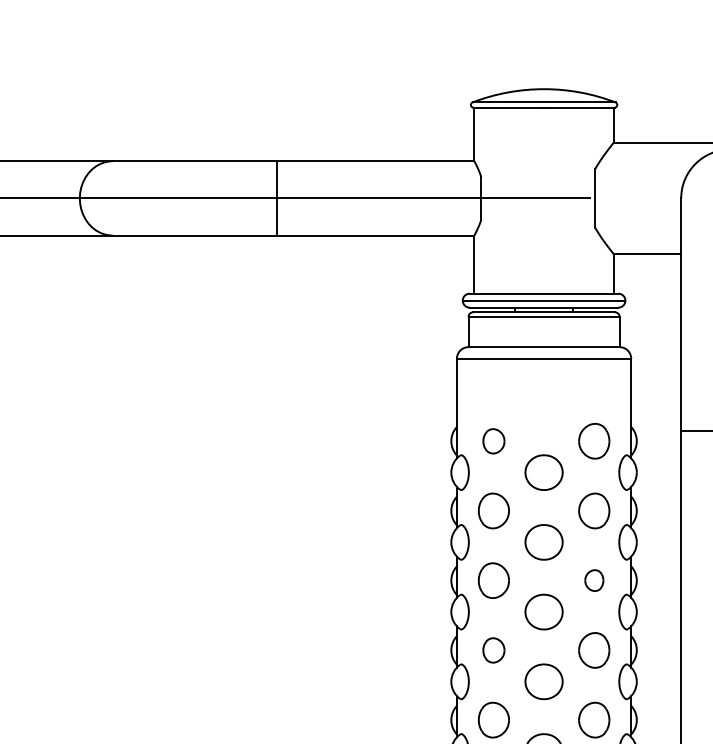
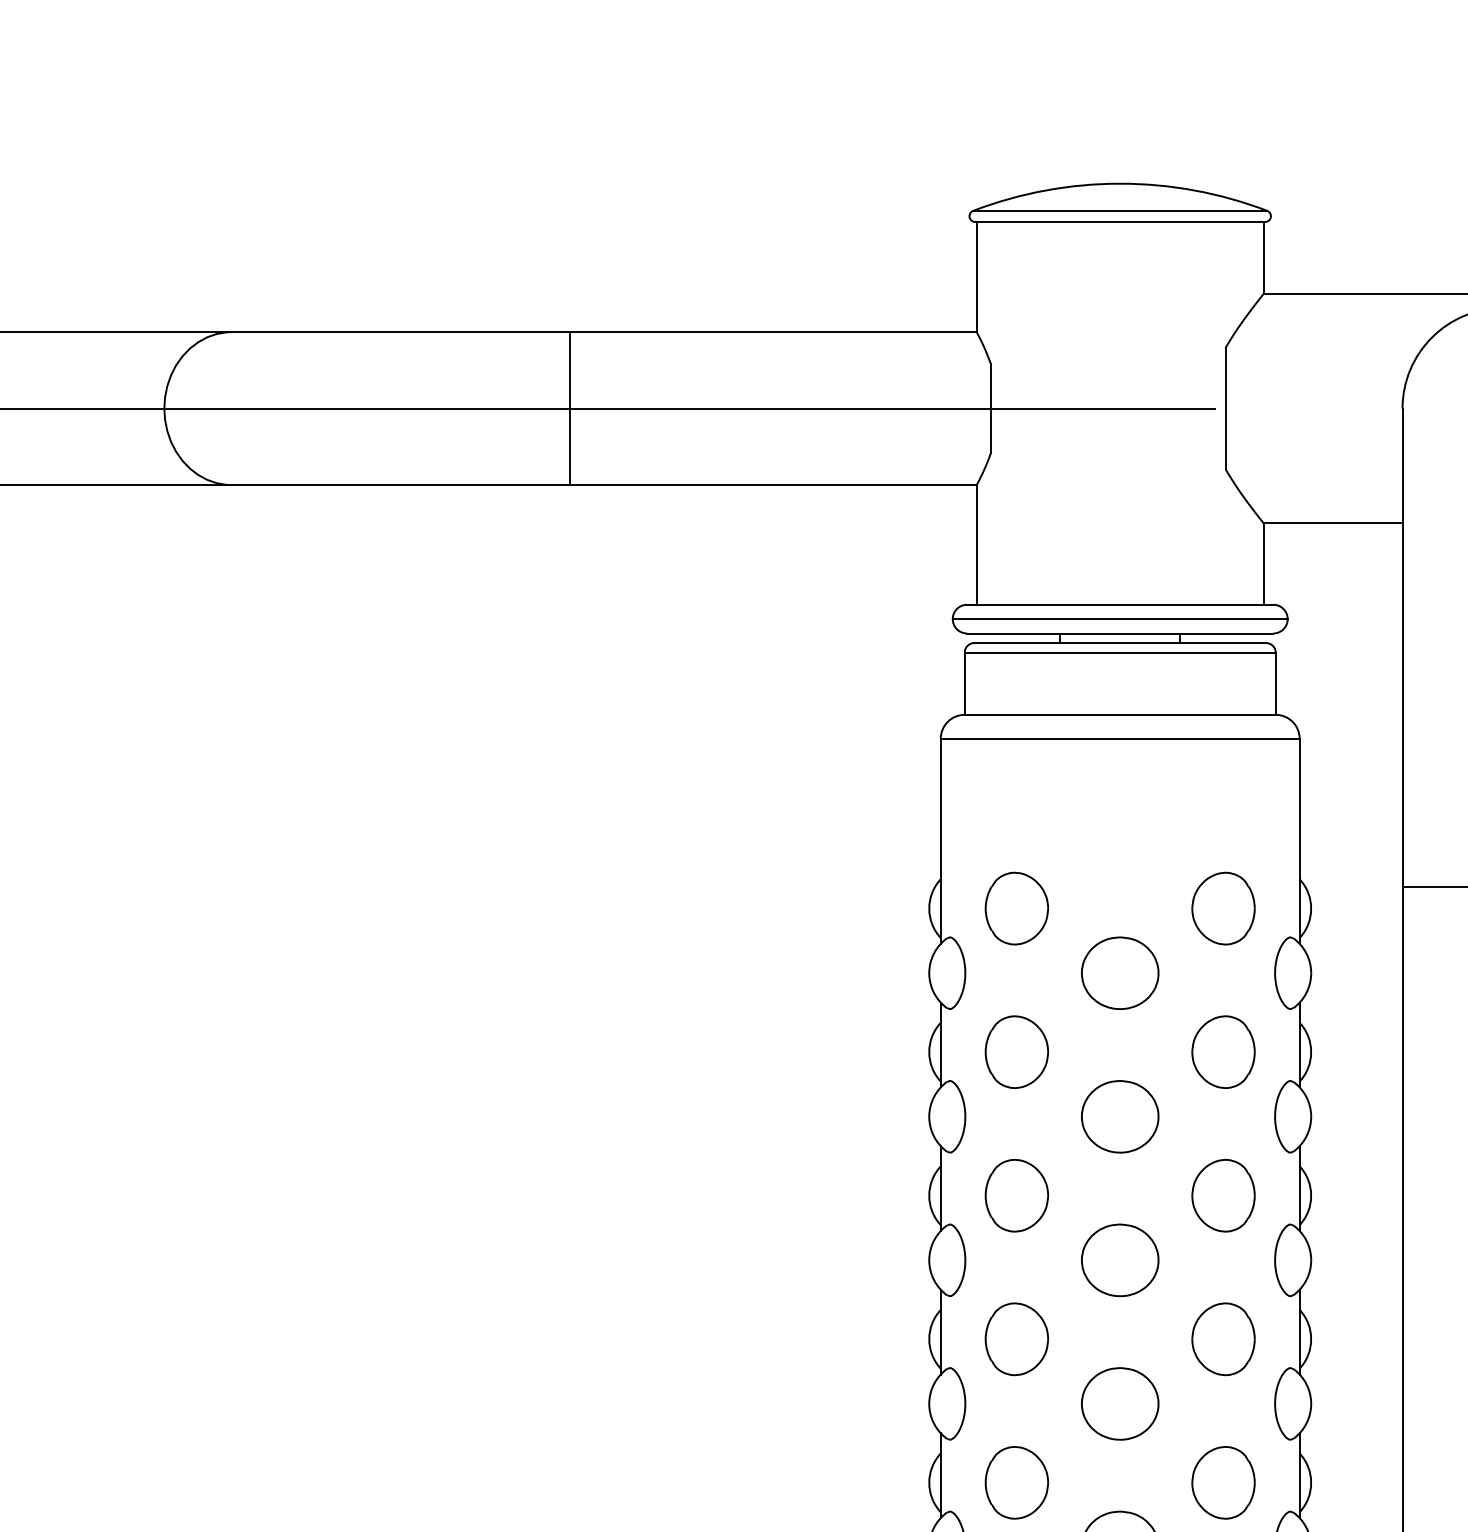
part: (493, 441) -> (1016, 909), size x1.43
part: (594, 580) -> (1224, 1195), size x1.67
part: (493, 650) -> (1016, 1339), size x1.43

